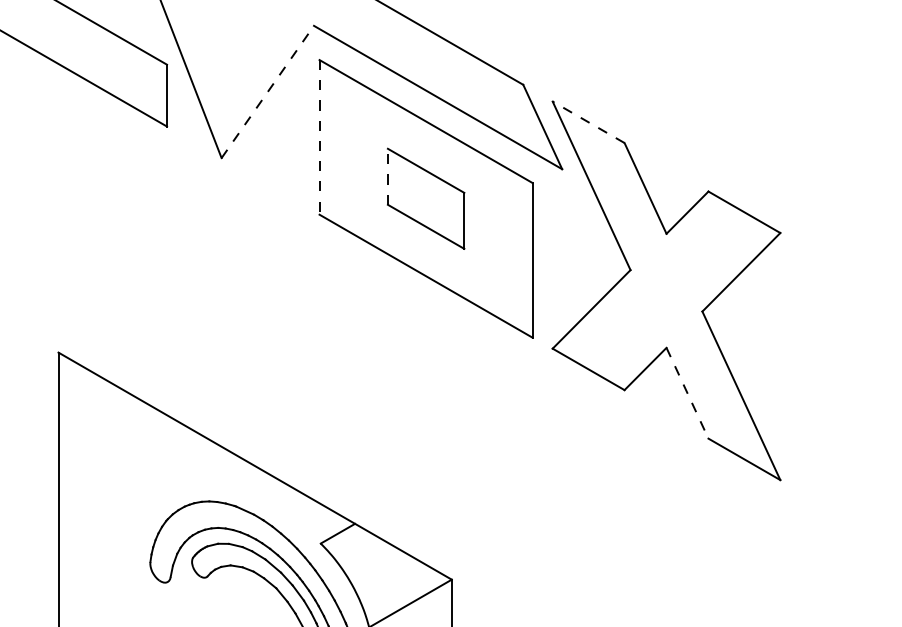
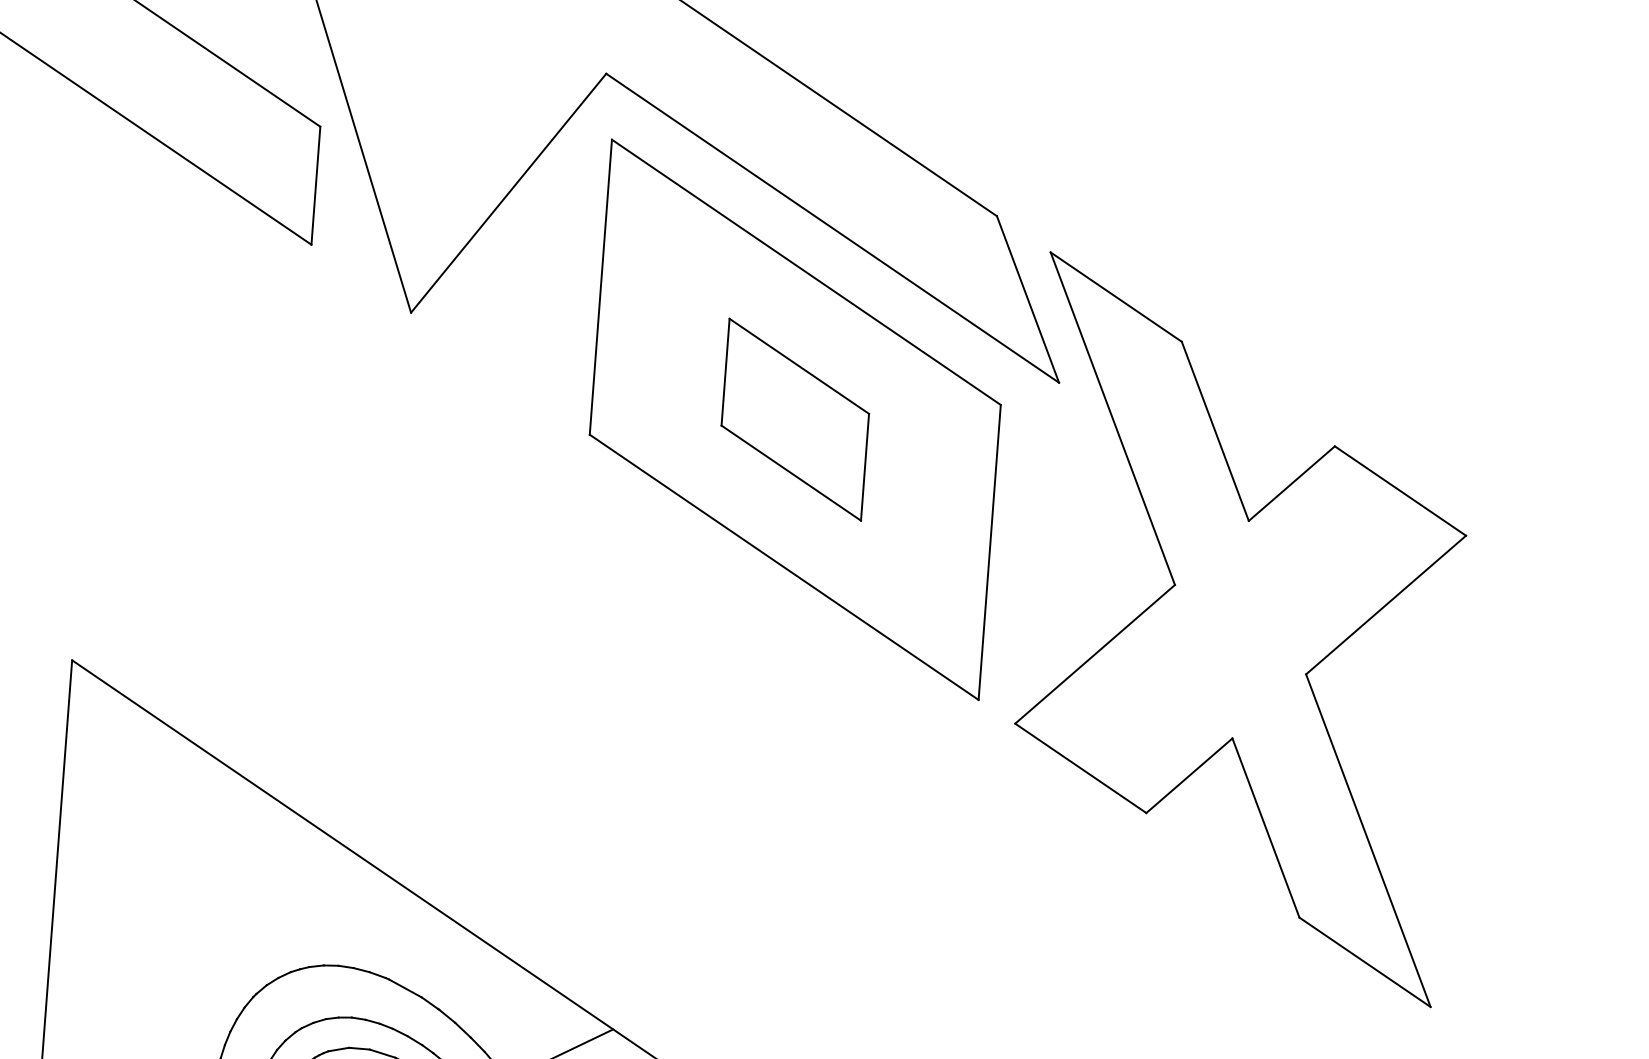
line: (267, 91) -> (508, 192), dashed -> solid
line: (588, 122) -> (1115, 297), dashed -> solid
line: (319, 137) -> (600, 287), dashed -> solid
line: (387, 176) -> (724, 371), dashed -> solid
line: (687, 393) -> (1265, 828), dashed -> solid

